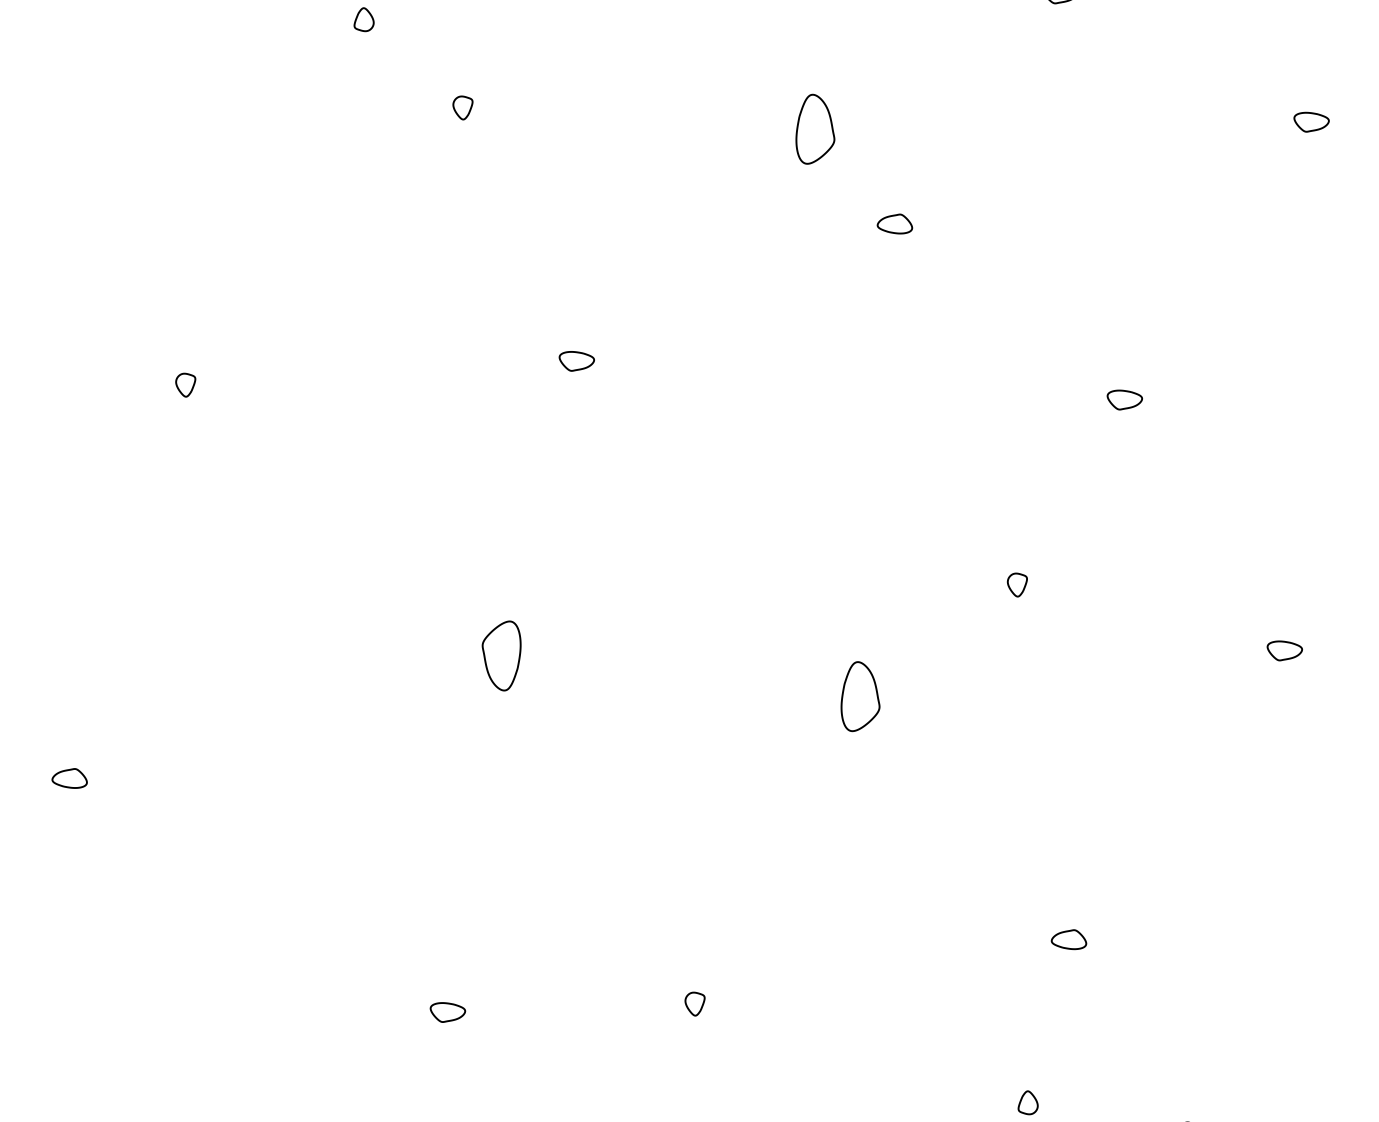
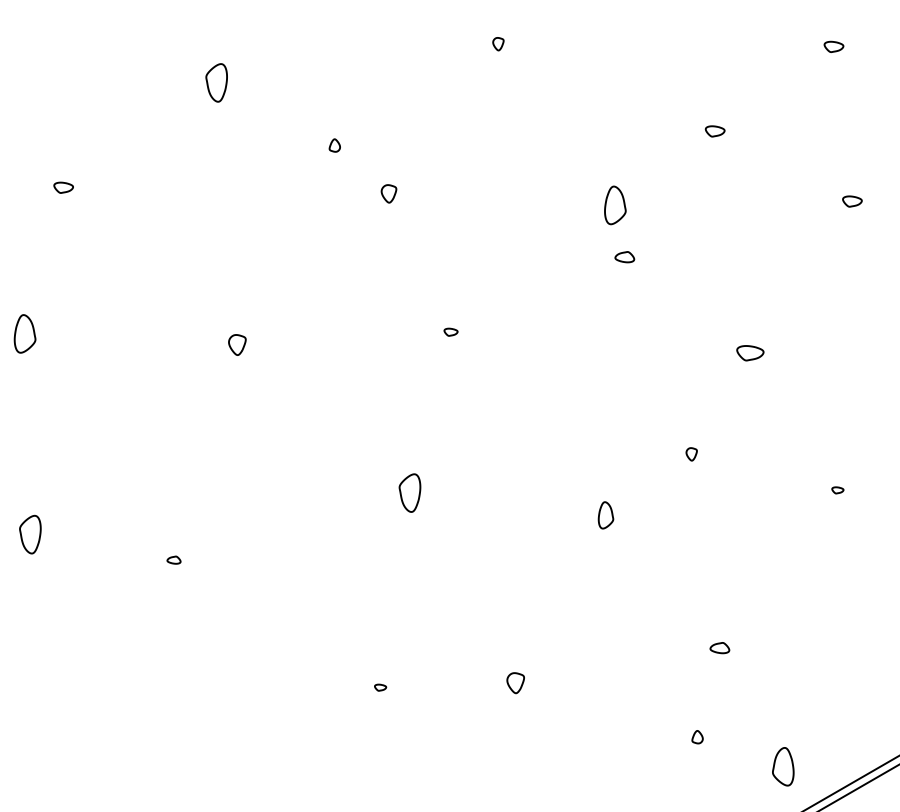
part: (462, 107) -> (388, 193), size x1.4
part: (815, 129) -> (615, 205), moved
part: (575, 361) -> (450, 332), size x0.7
part: (185, 385) -> (237, 345), size x1.6
part: (1125, 400) -> (750, 353), size x1.4
part: (1284, 651) -> (837, 490), size x0.6
part: (859, 696) -> (605, 515), size x0.7
part: (68, 779) -> (173, 560), size x0.7
part: (694, 1004) -> (515, 683), size x1.6
part: (447, 1011) -> (380, 687), size x0.6

